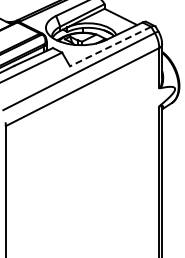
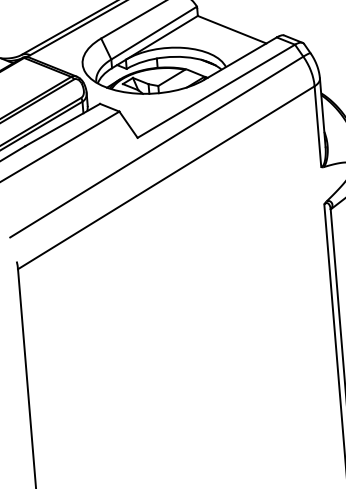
line: (110, 46) -> (216, 91), dashed -> solid

